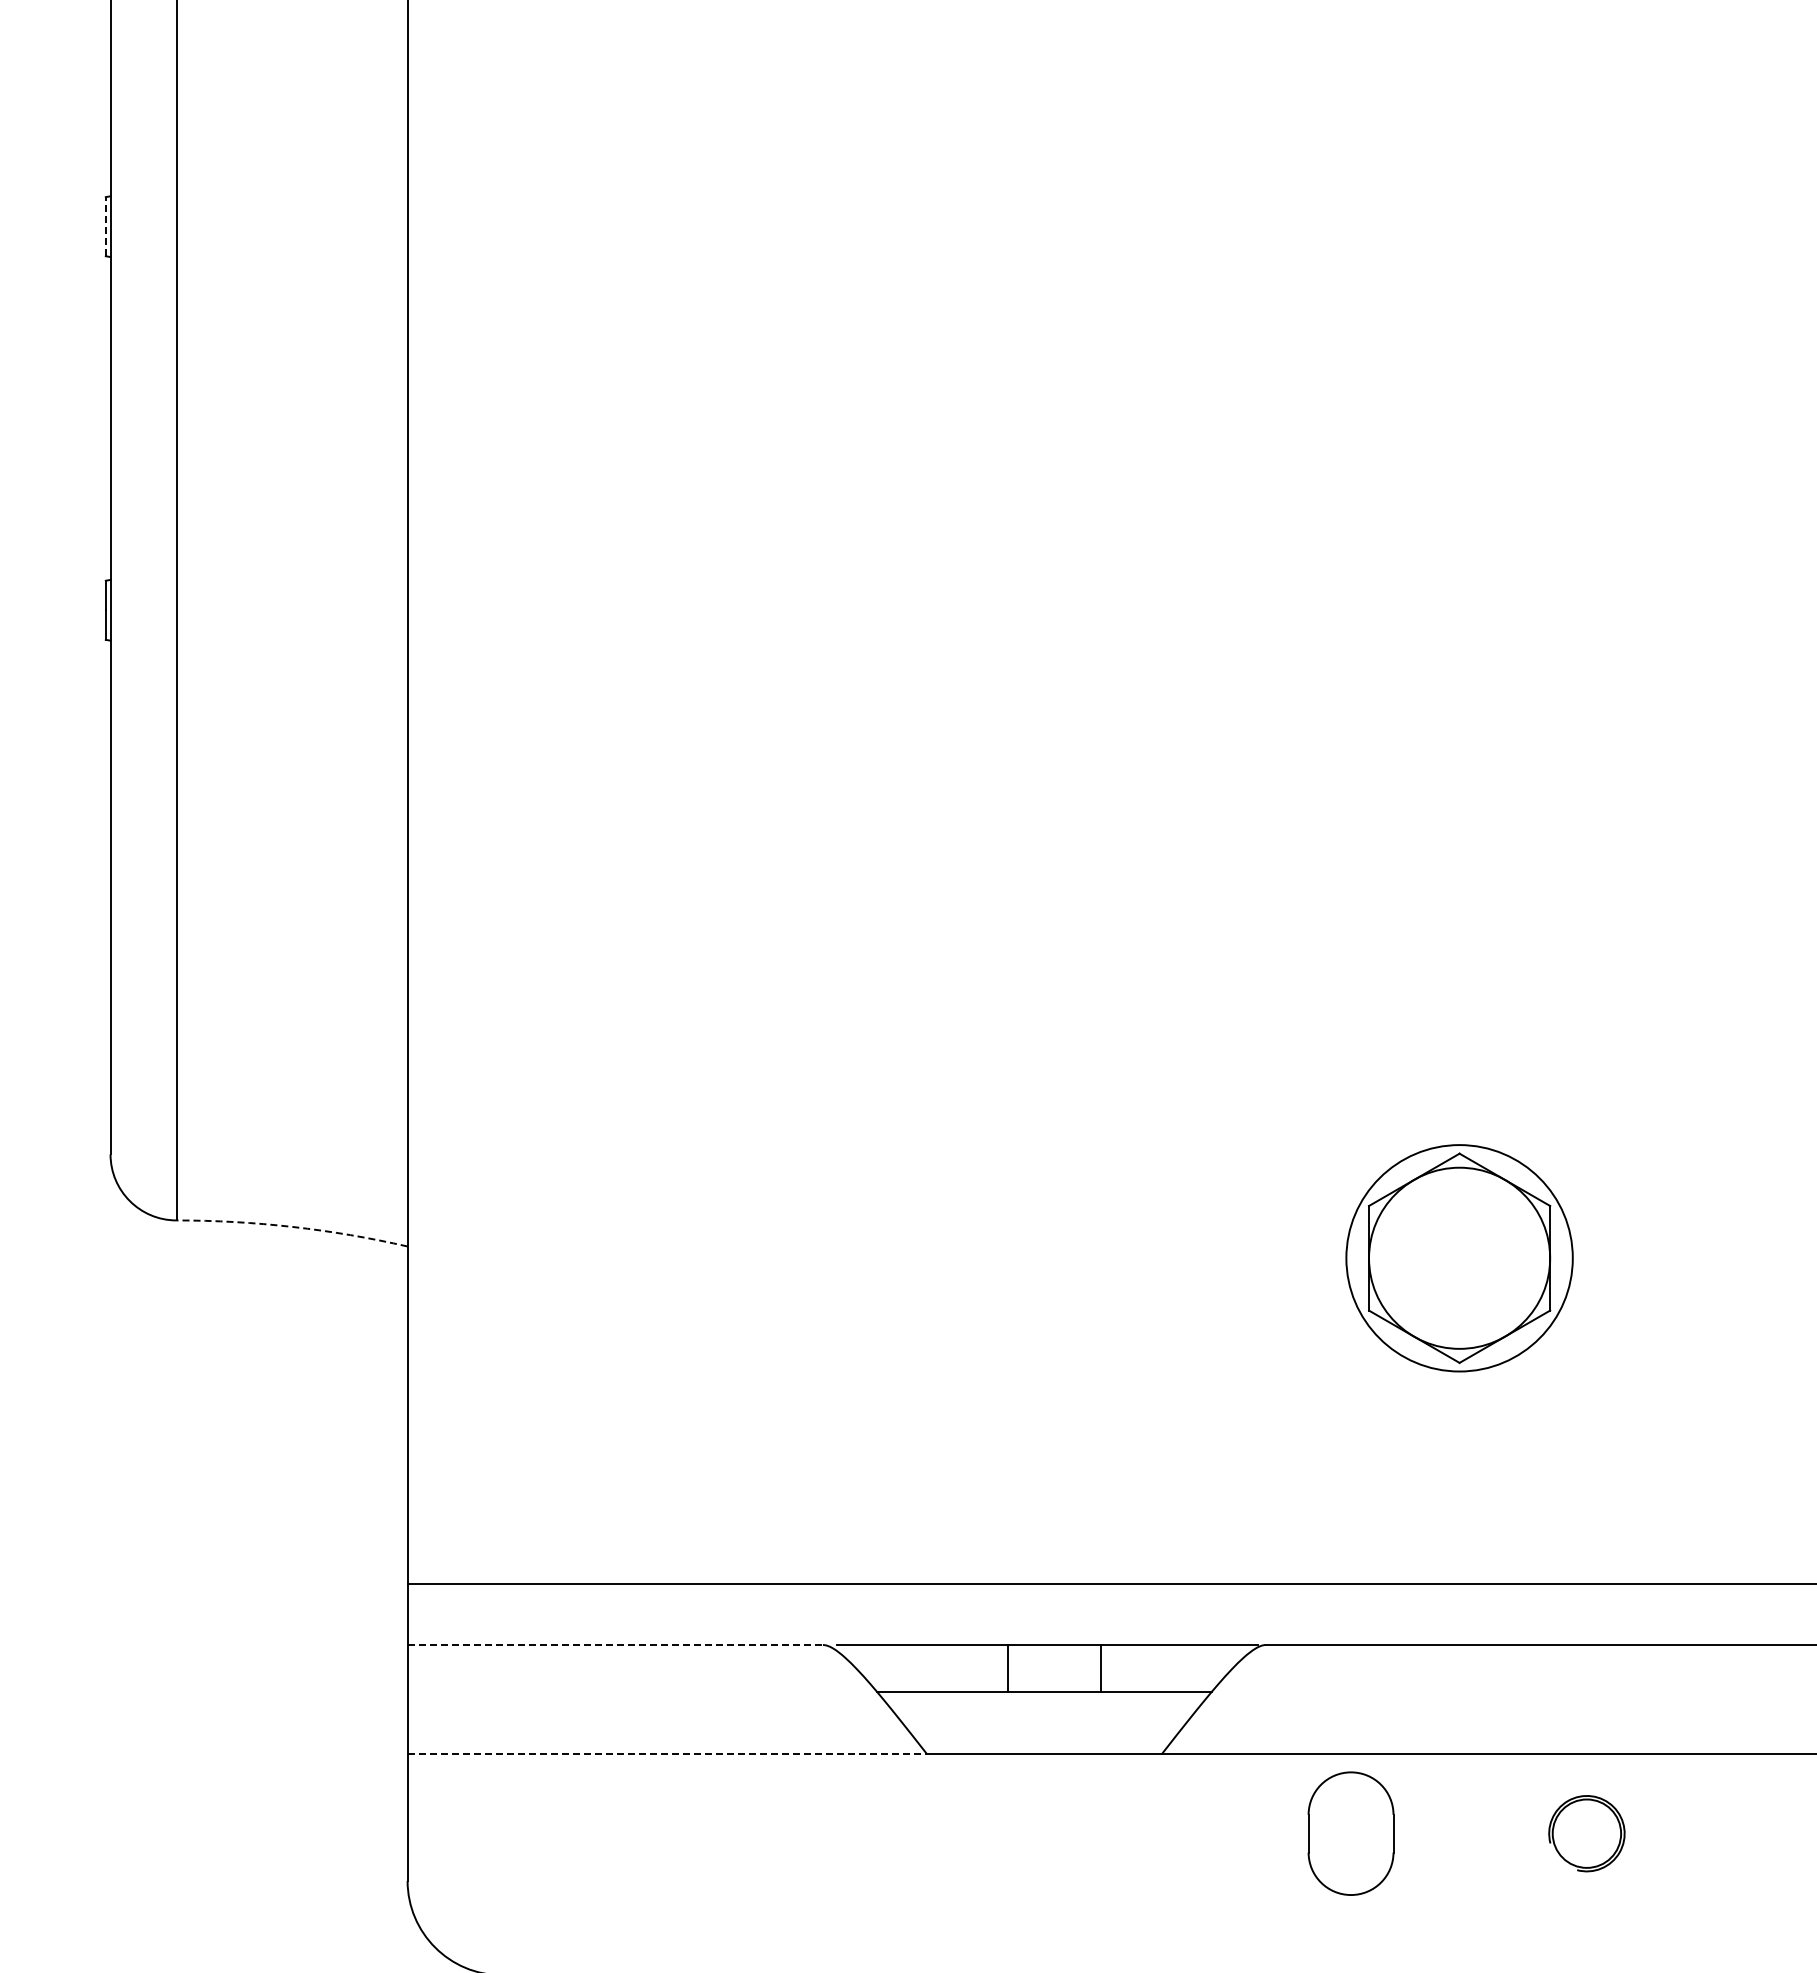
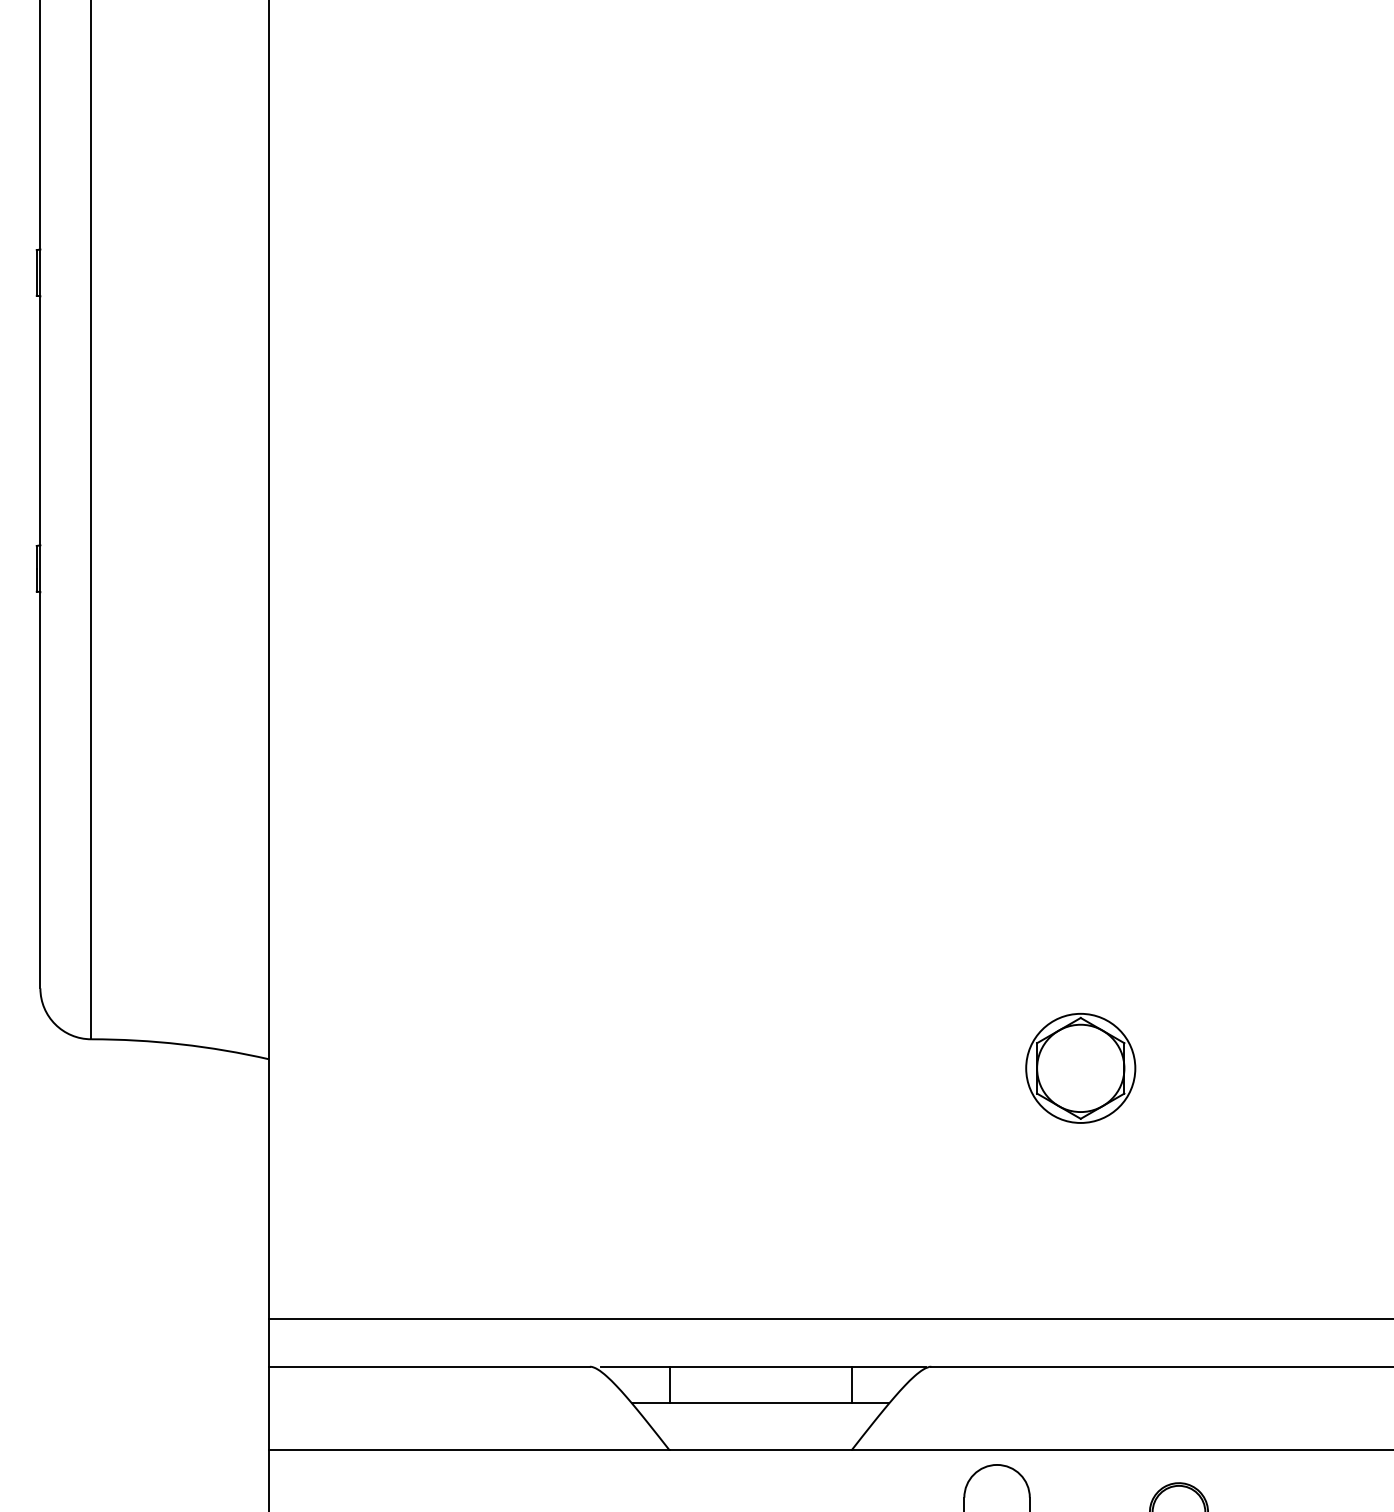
line: (105, 226) -> (36, 272), dashed -> solid
arc: (292, 1226) -> (180, 1043), dashed -> solid
part: (1459, 1257) -> (1080, 1067), size x0.62
line: (615, 1645) -> (429, 1367), dashed -> solid
line: (1007, 1668) -> (669, 1384), moved
line: (1101, 1668) -> (851, 1384), moved
line: (667, 1753) -> (469, 1450), dashed -> solid

